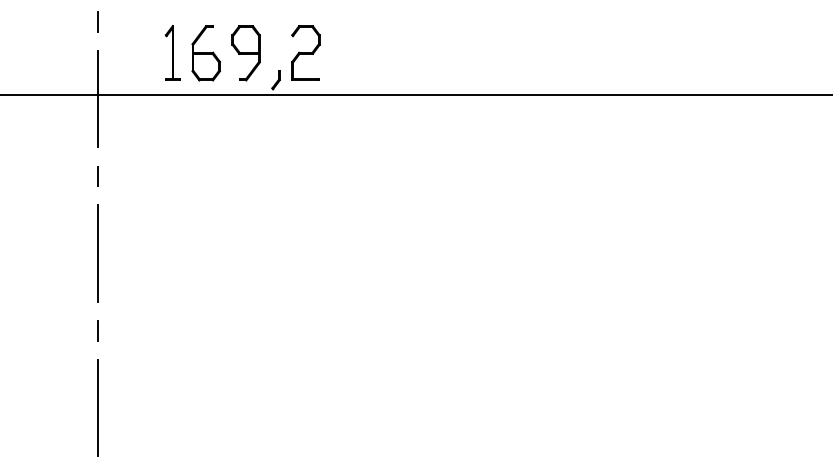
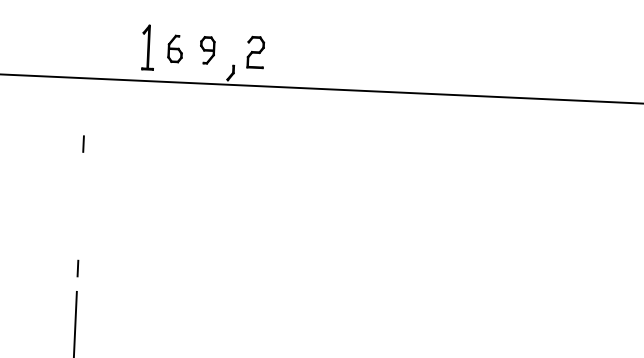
line: (97, 21) -> (88, 19), removed
part: (305, 52) -> (255, 51), size x0.7
part: (205, 53) -> (174, 49), size x0.6
part: (245, 53) -> (207, 50), size x0.6
line: (97, 98) -> (86, 81), removed
line: (97, 253) -> (80, 206), removed

